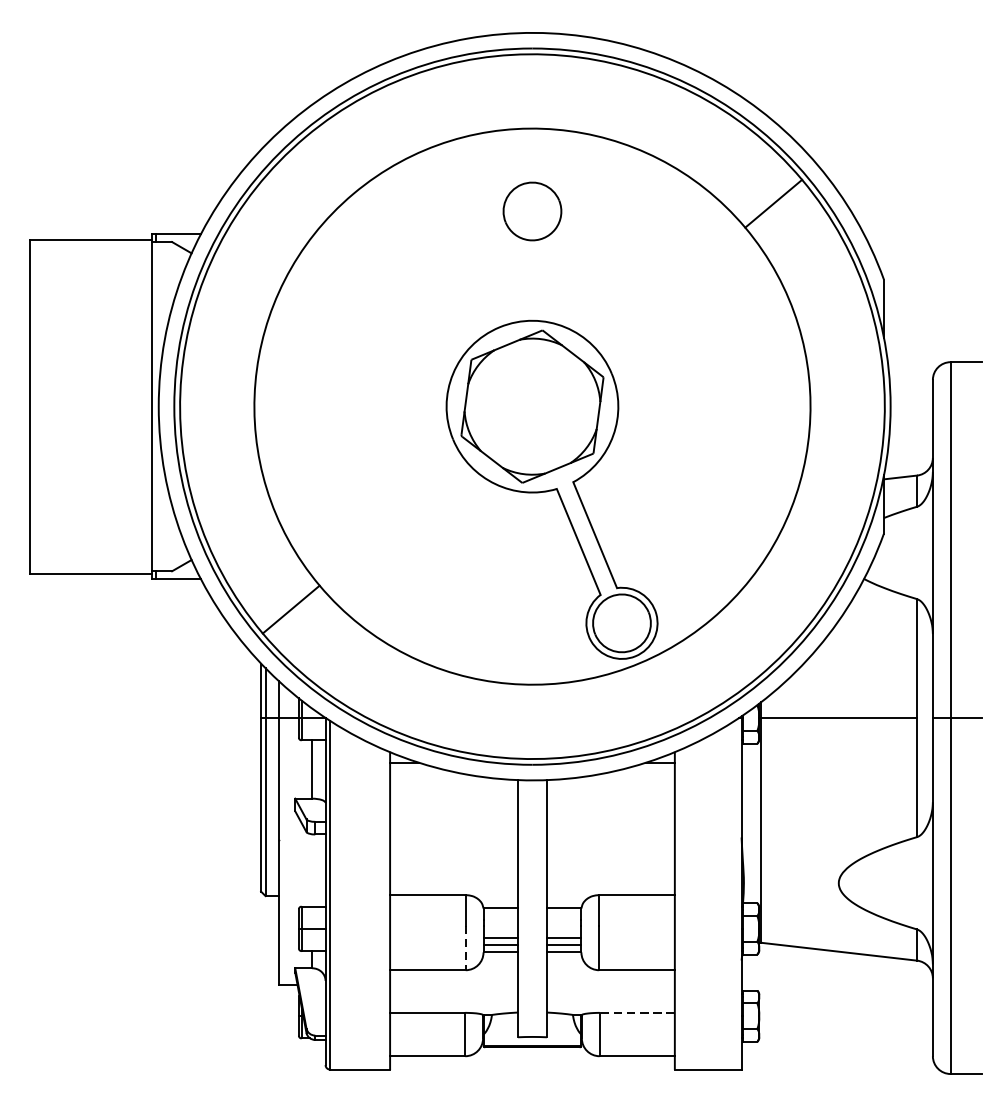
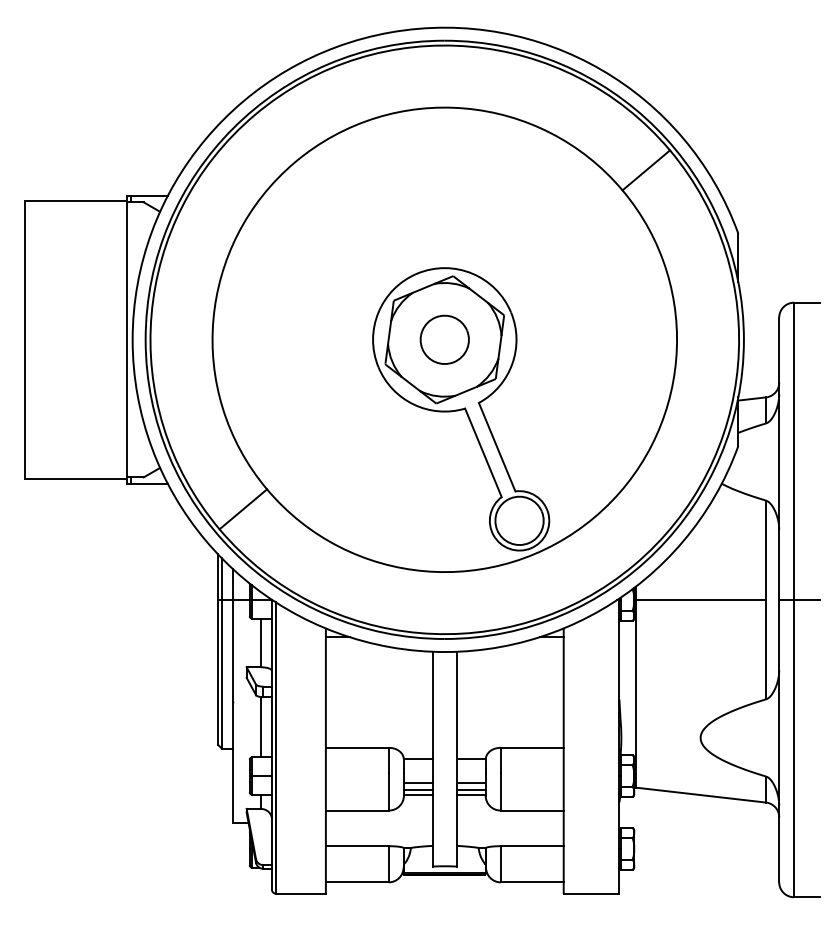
part: (532, 211) -> (444, 339), moved
line: (311, 870) -> (260, 727), added
line: (466, 947) -> (389, 791), dashed -> solid
line: (636, 1013) -> (531, 846), dashed -> solid

